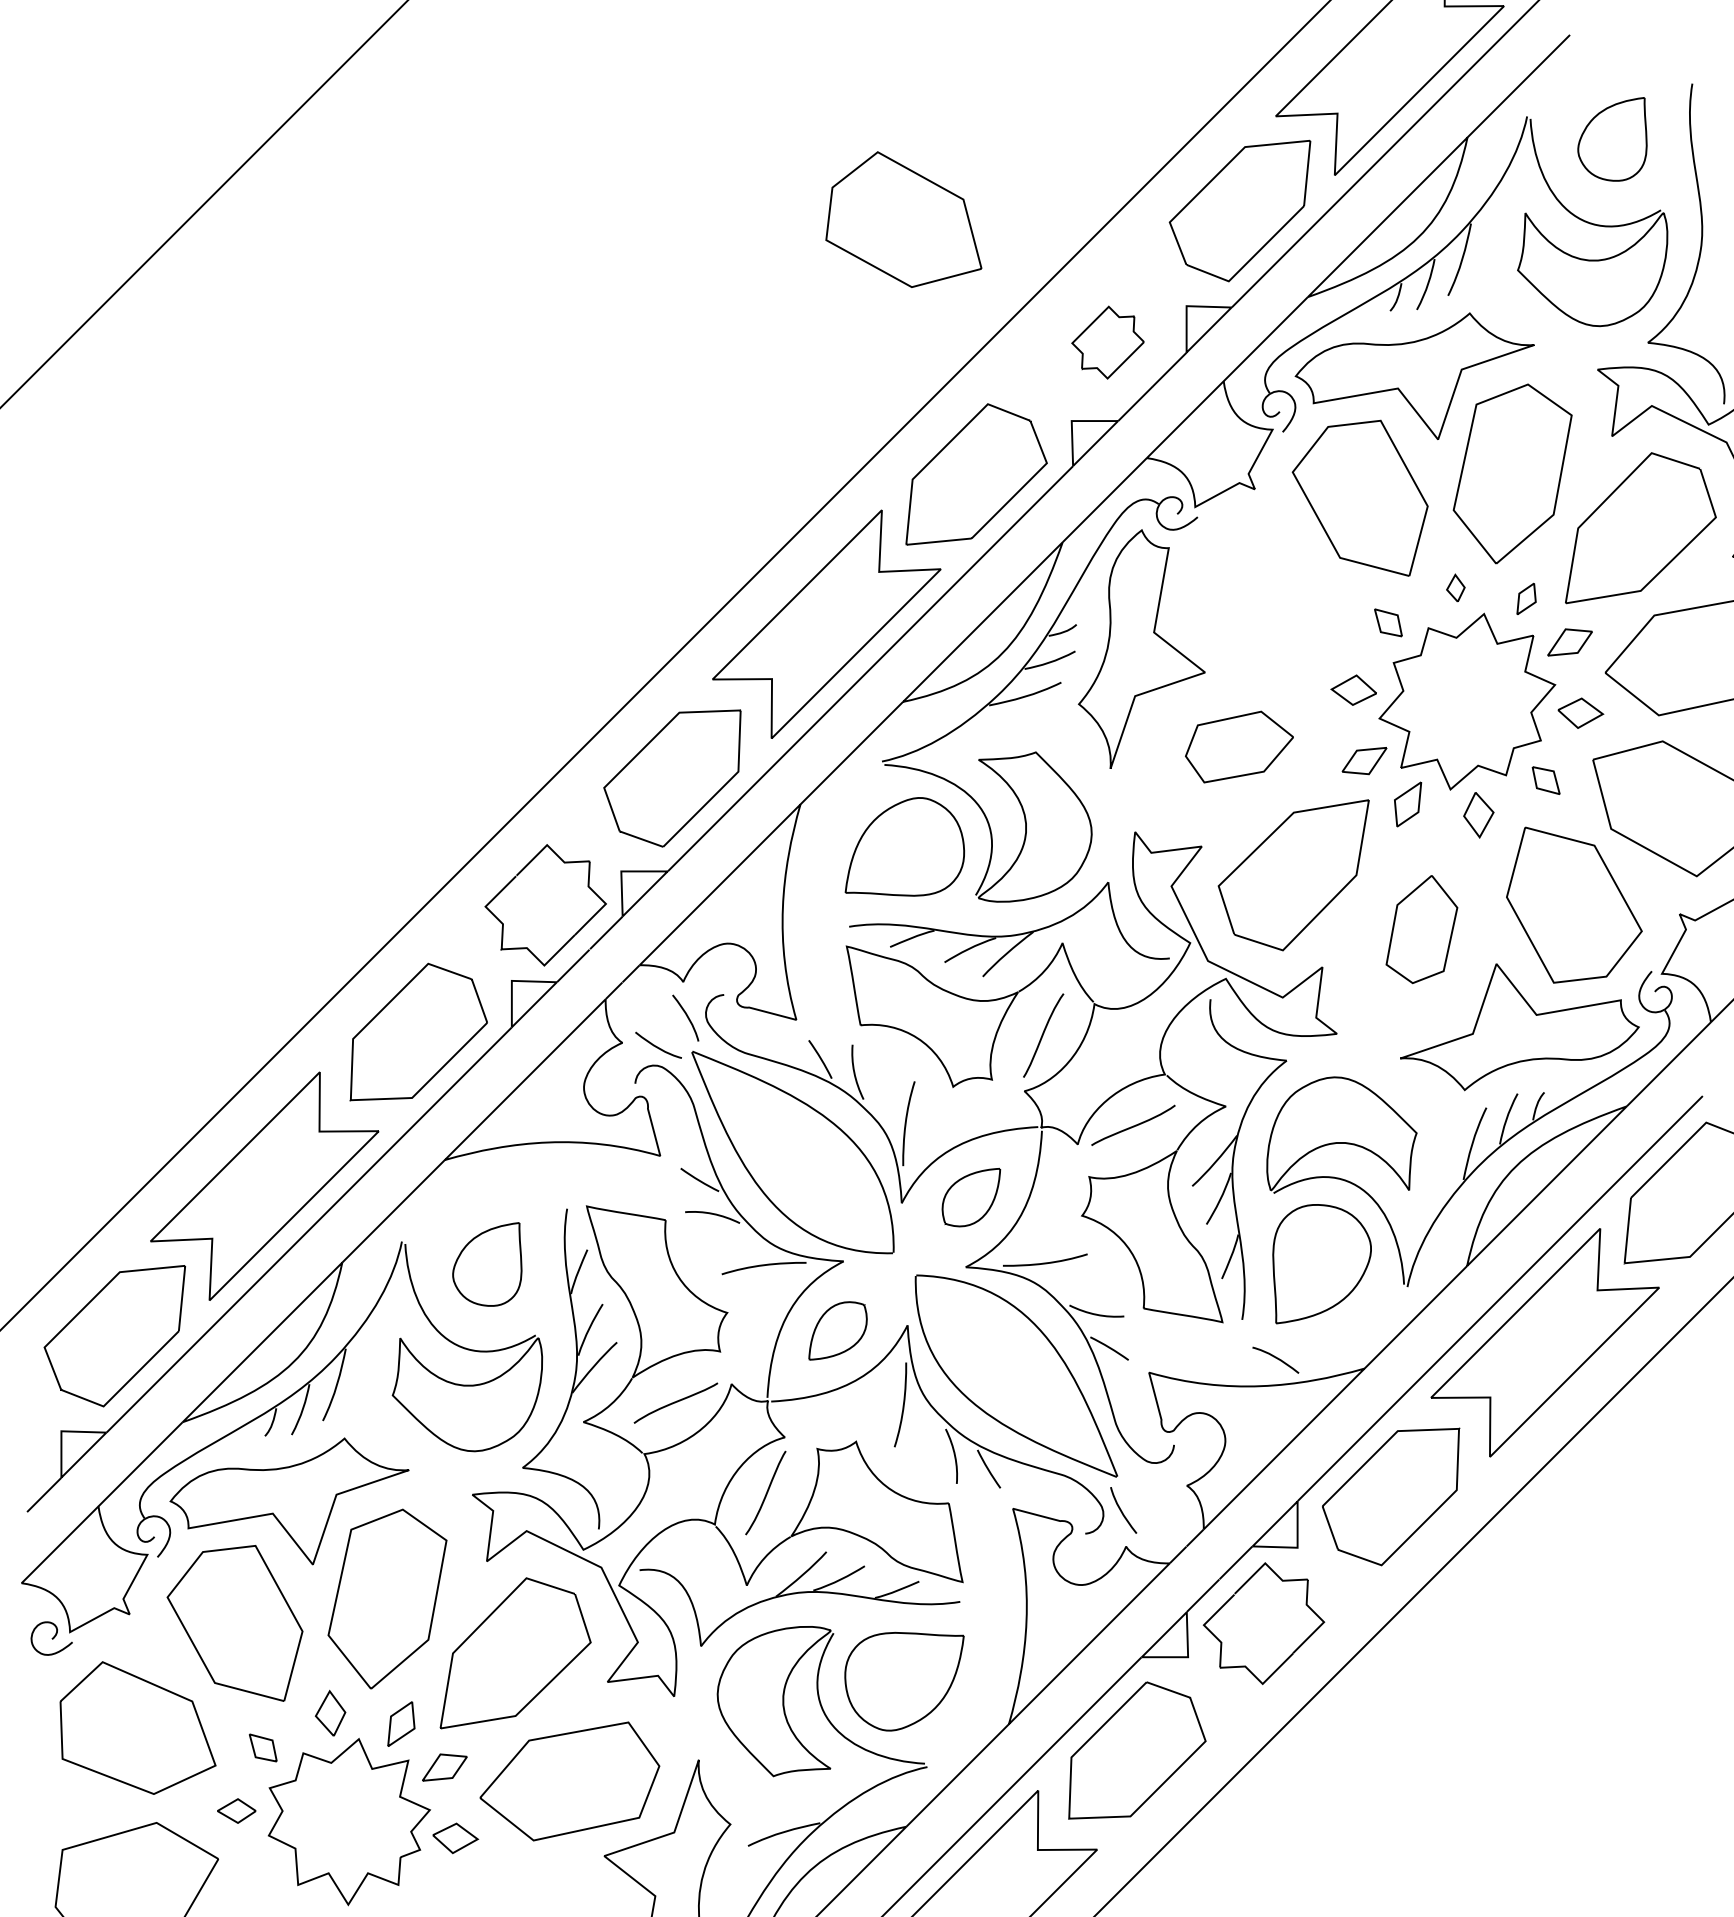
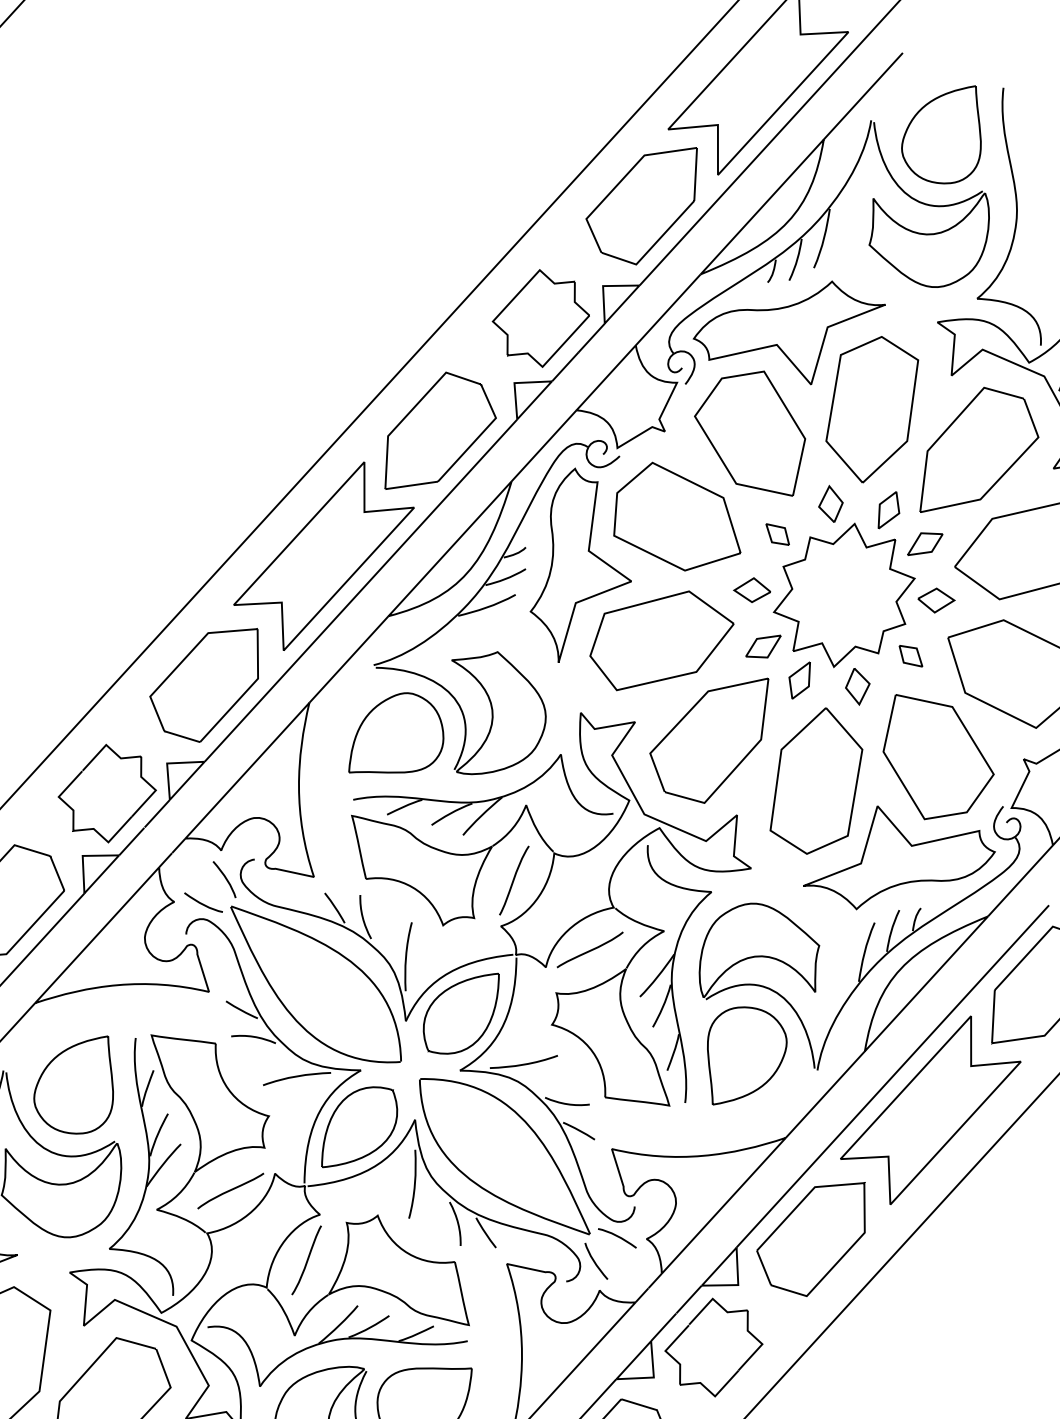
part: (1612, 139) -> (941, 135), size x1.43
part: (903, 219) -> (675, 516), moved
part: (1107, 342) -> (540, 318), size x1.67
part: (1455, 587) -> (830, 503), size x1.67
part: (1526, 598) -> (888, 509), size x1.43
part: (1239, 746) -> (661, 639), size x1.67
part: (1421, 929) -> (815, 781), size x1.67
part: (971, 1197) -> (461, 1014), size x1.67
part: (487, 1264) -> (73, 1085), size x1.43
part: (837, 1330) -> (358, 1126), size x1.67
curve: (1275, 1358) -> (617, 1236), moved

